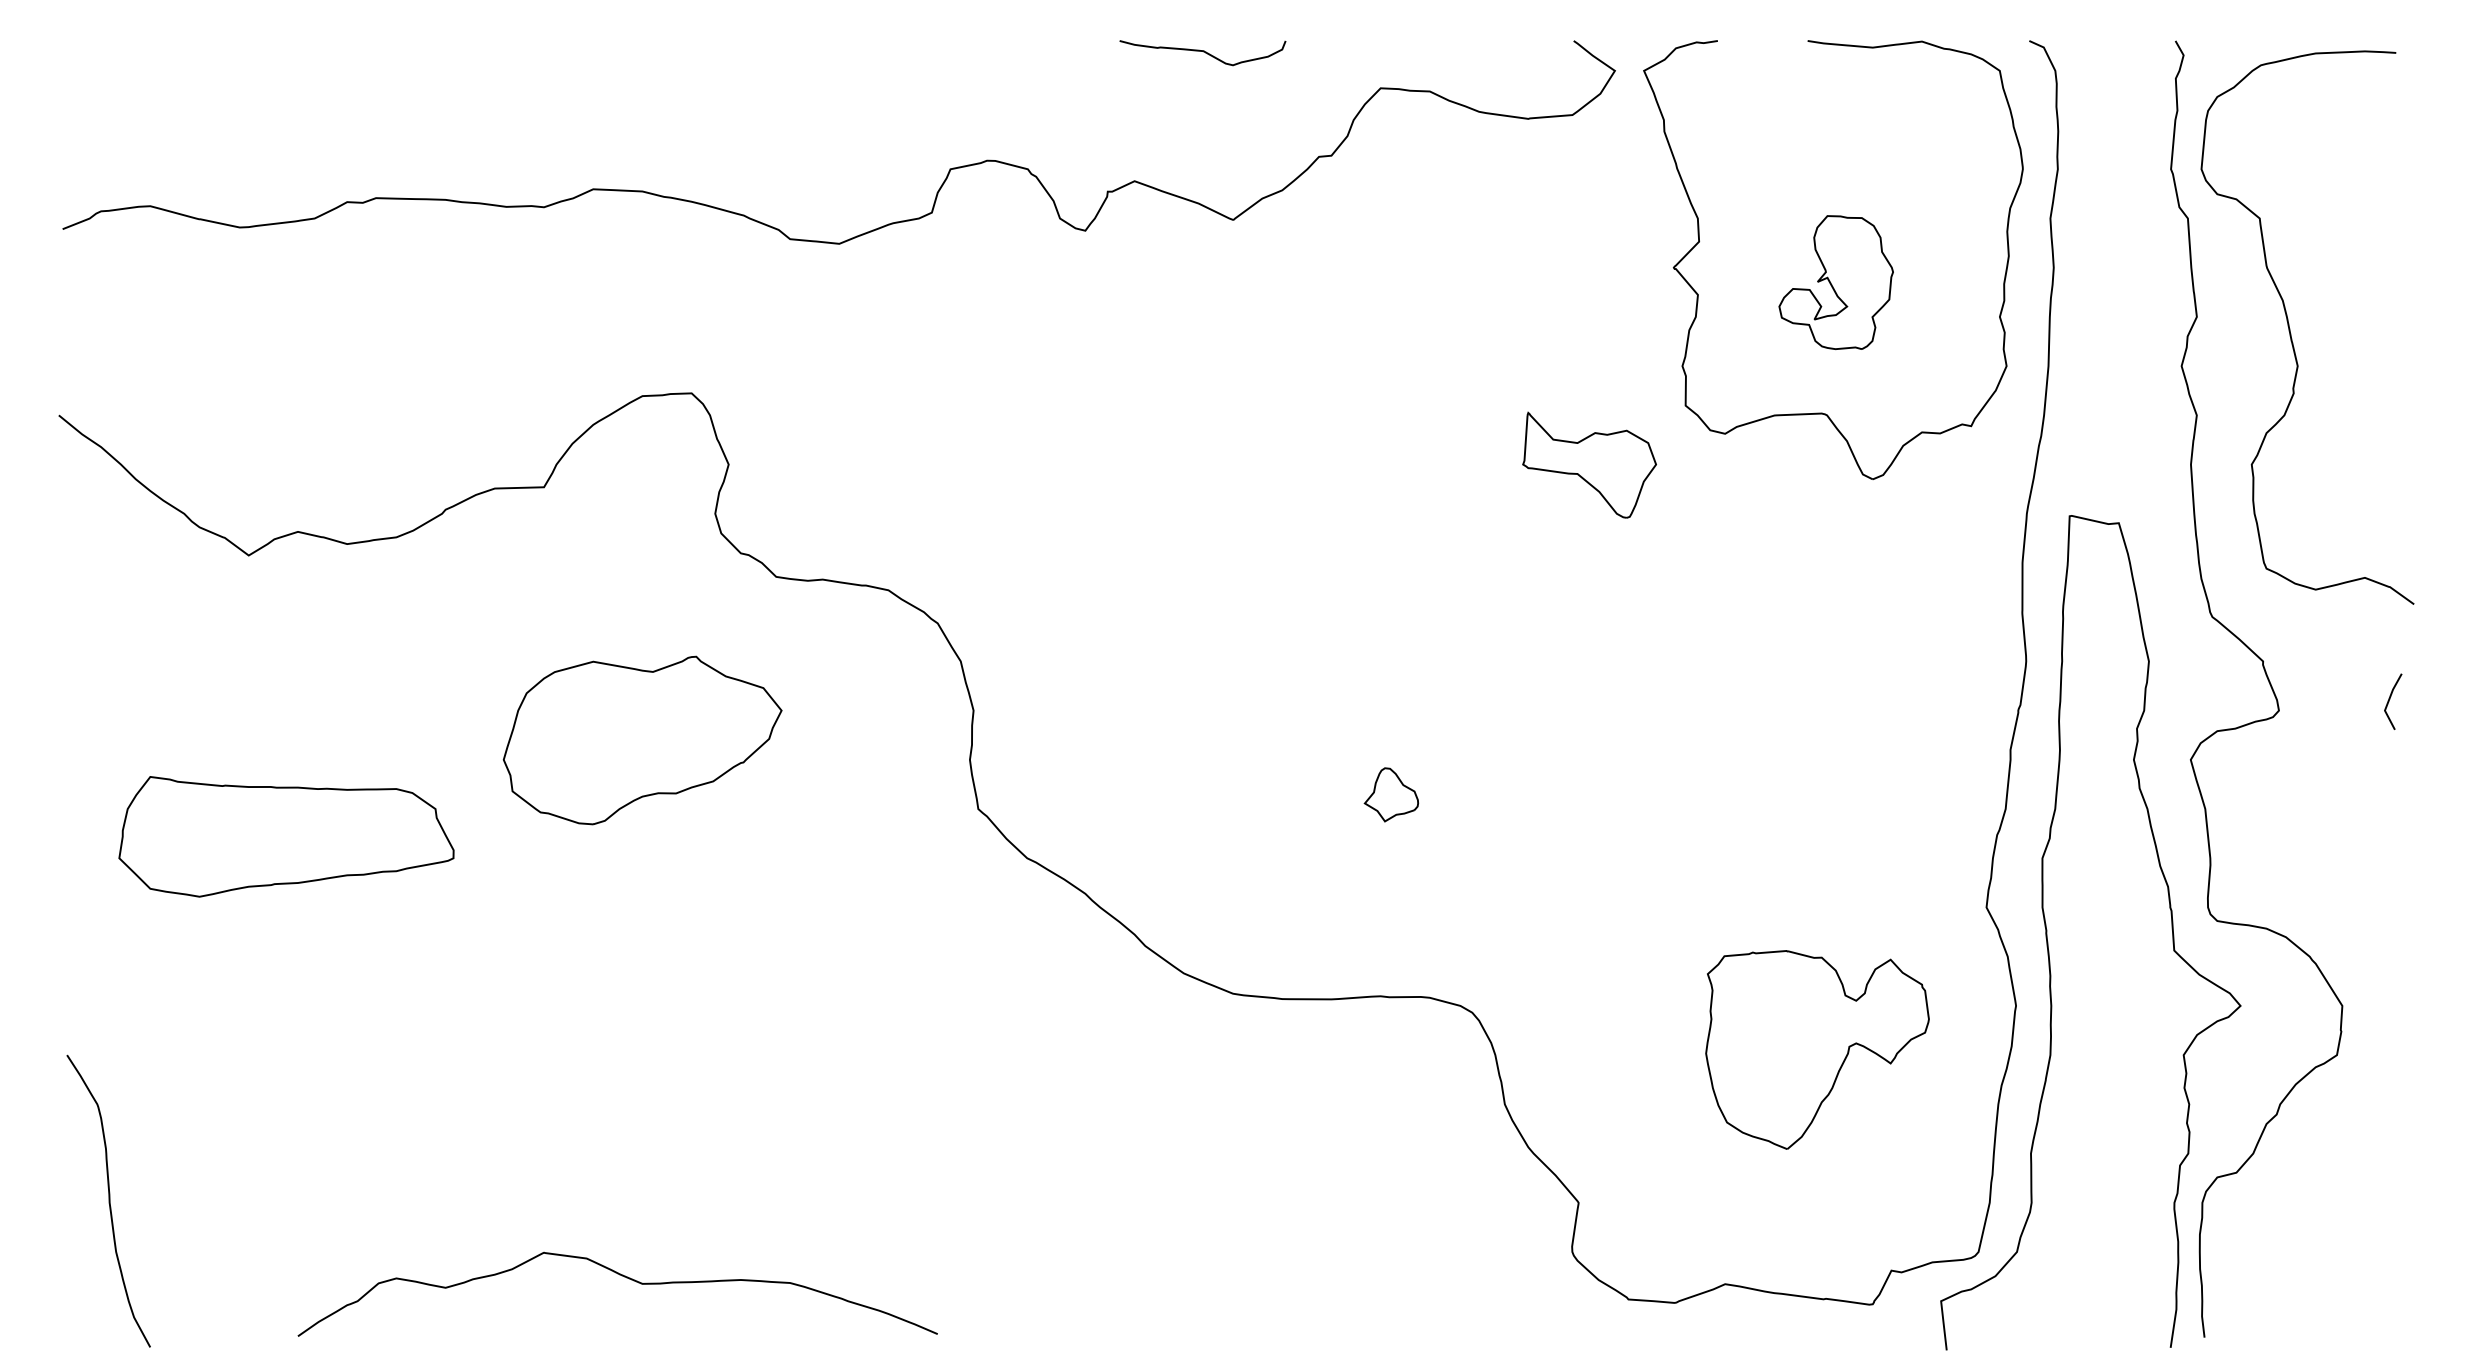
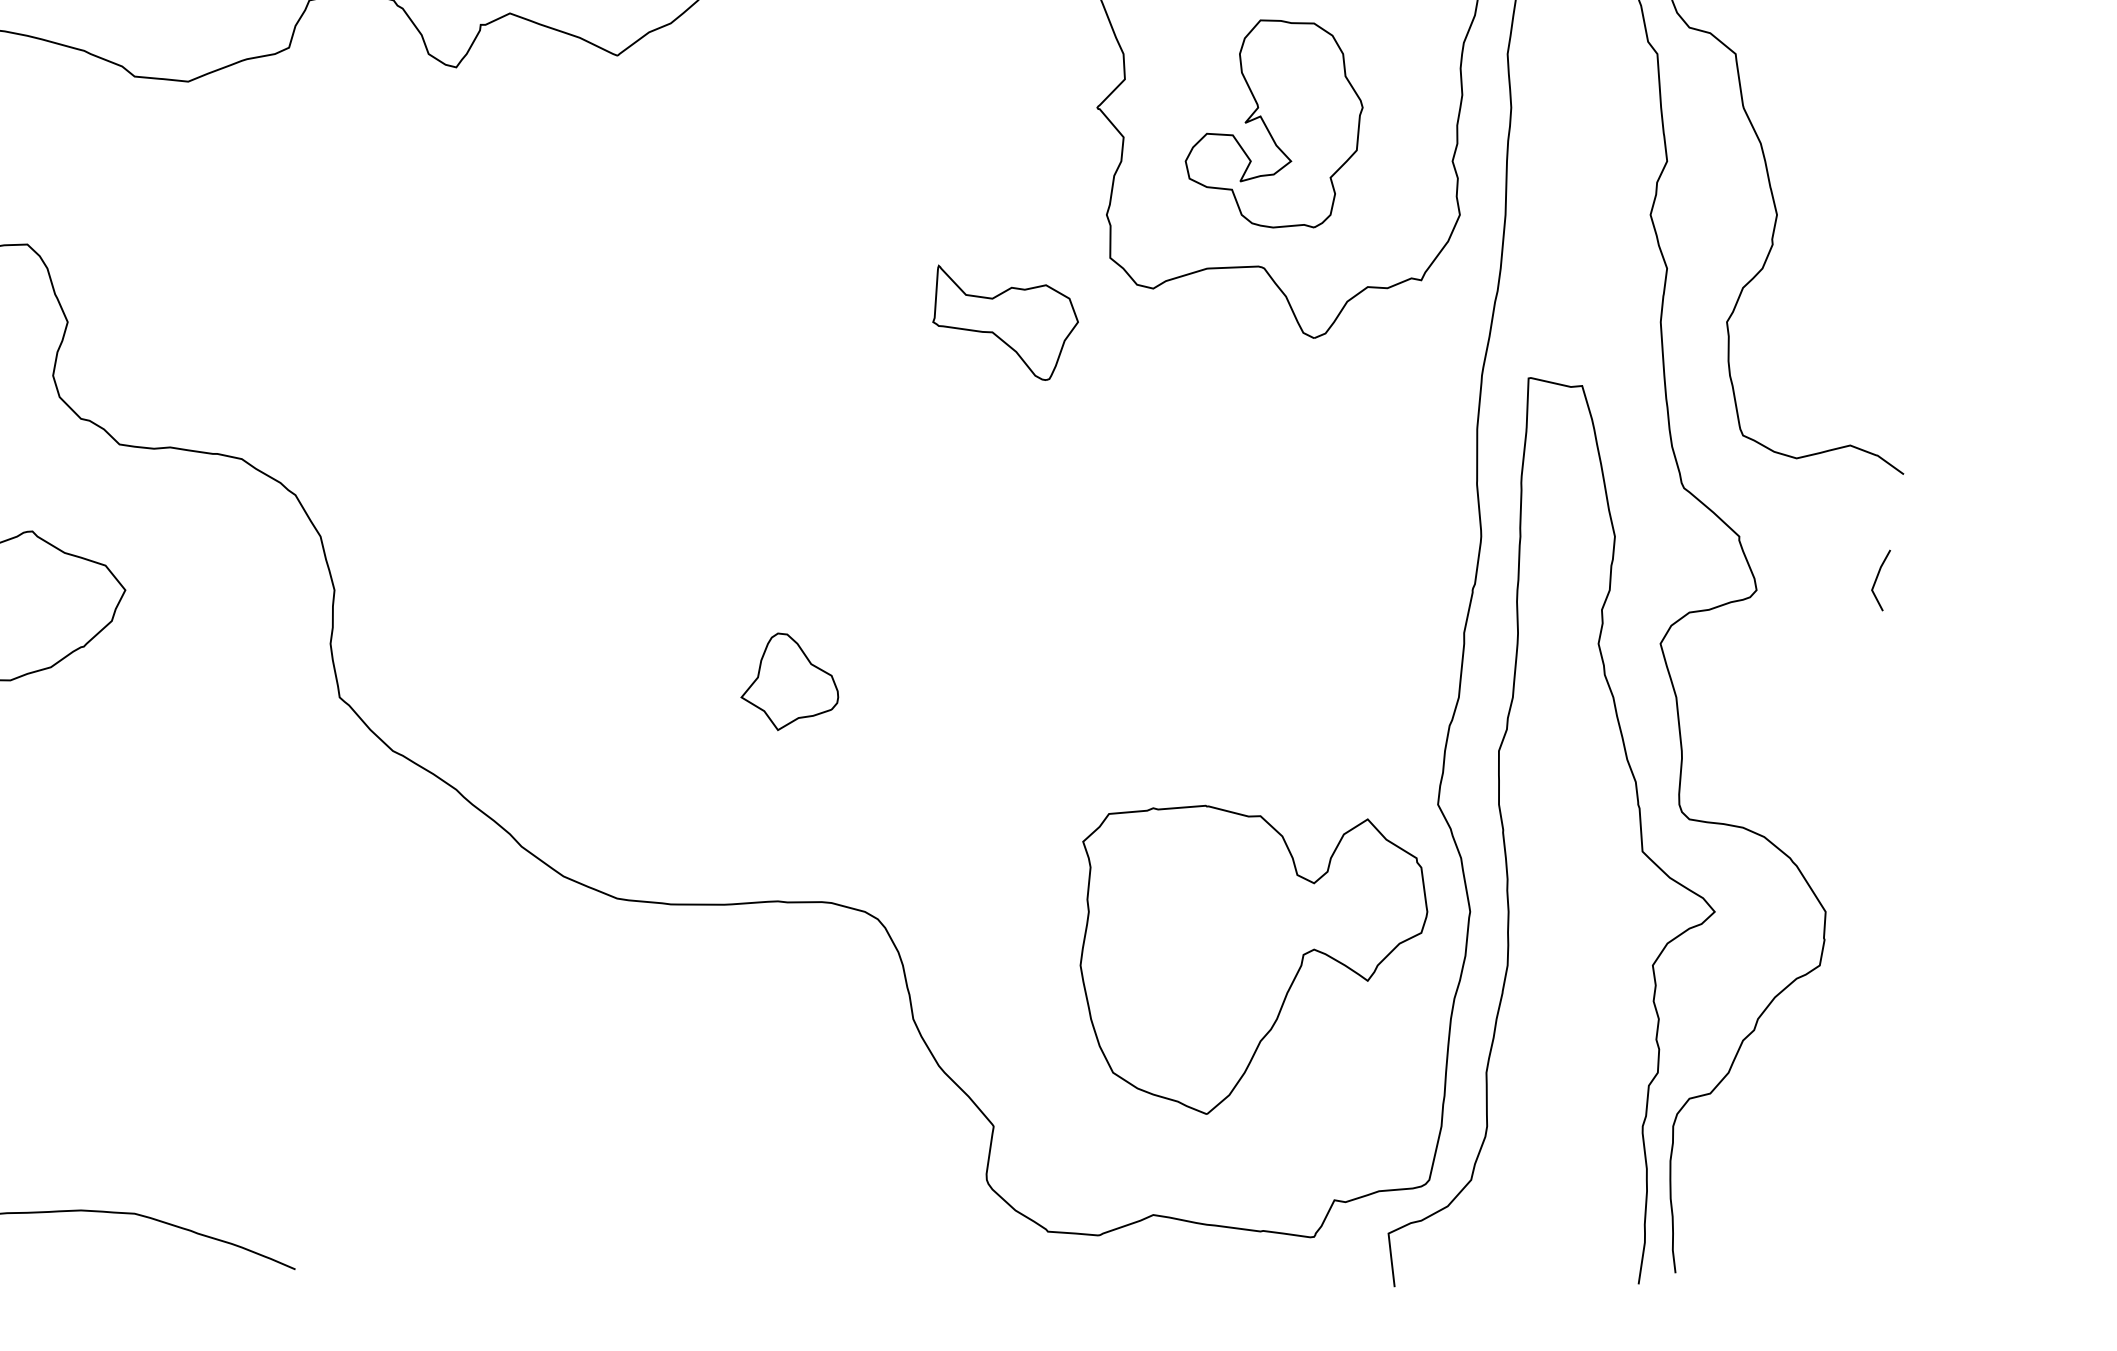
part: (1836, 282) -> (1274, 123), size x1.43
part: (1391, 794) -> (789, 681), size x1.67
part: (1817, 1049) -> (1253, 959), size x1.43

